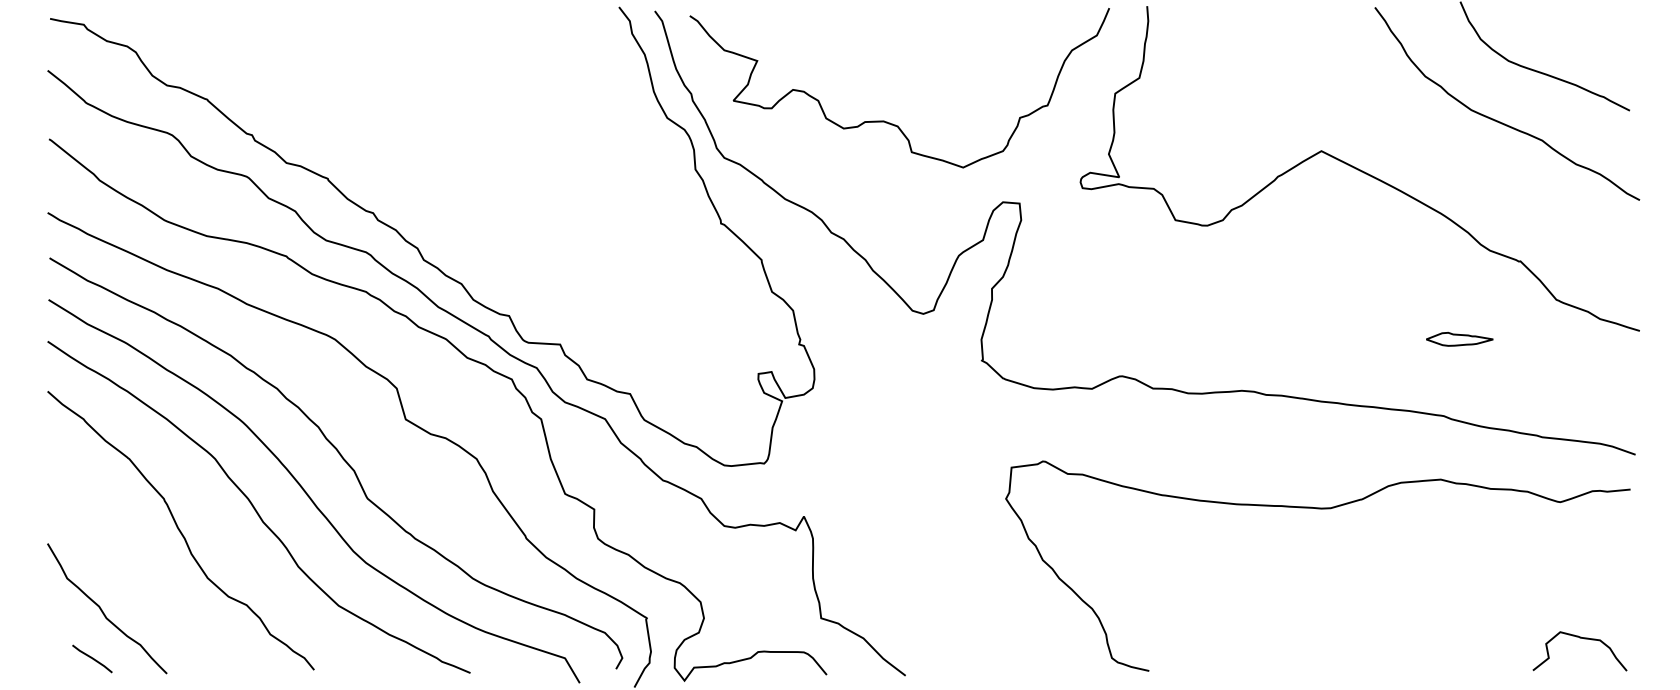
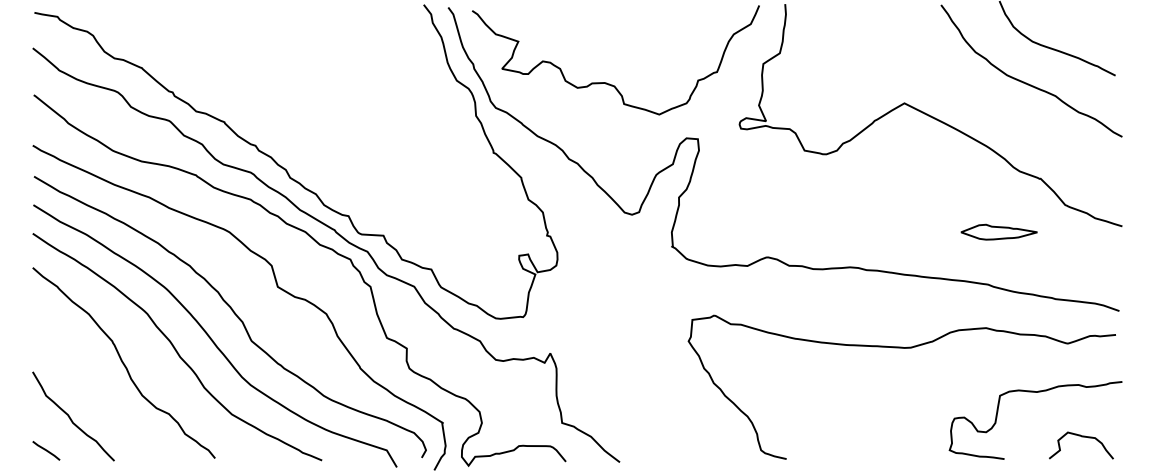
part: (1458, 338) -> (998, 231), size x1.67
curve: (1512, 573) -> (1035, 392), added
line: (92, 658) -> (46, 450), moved

